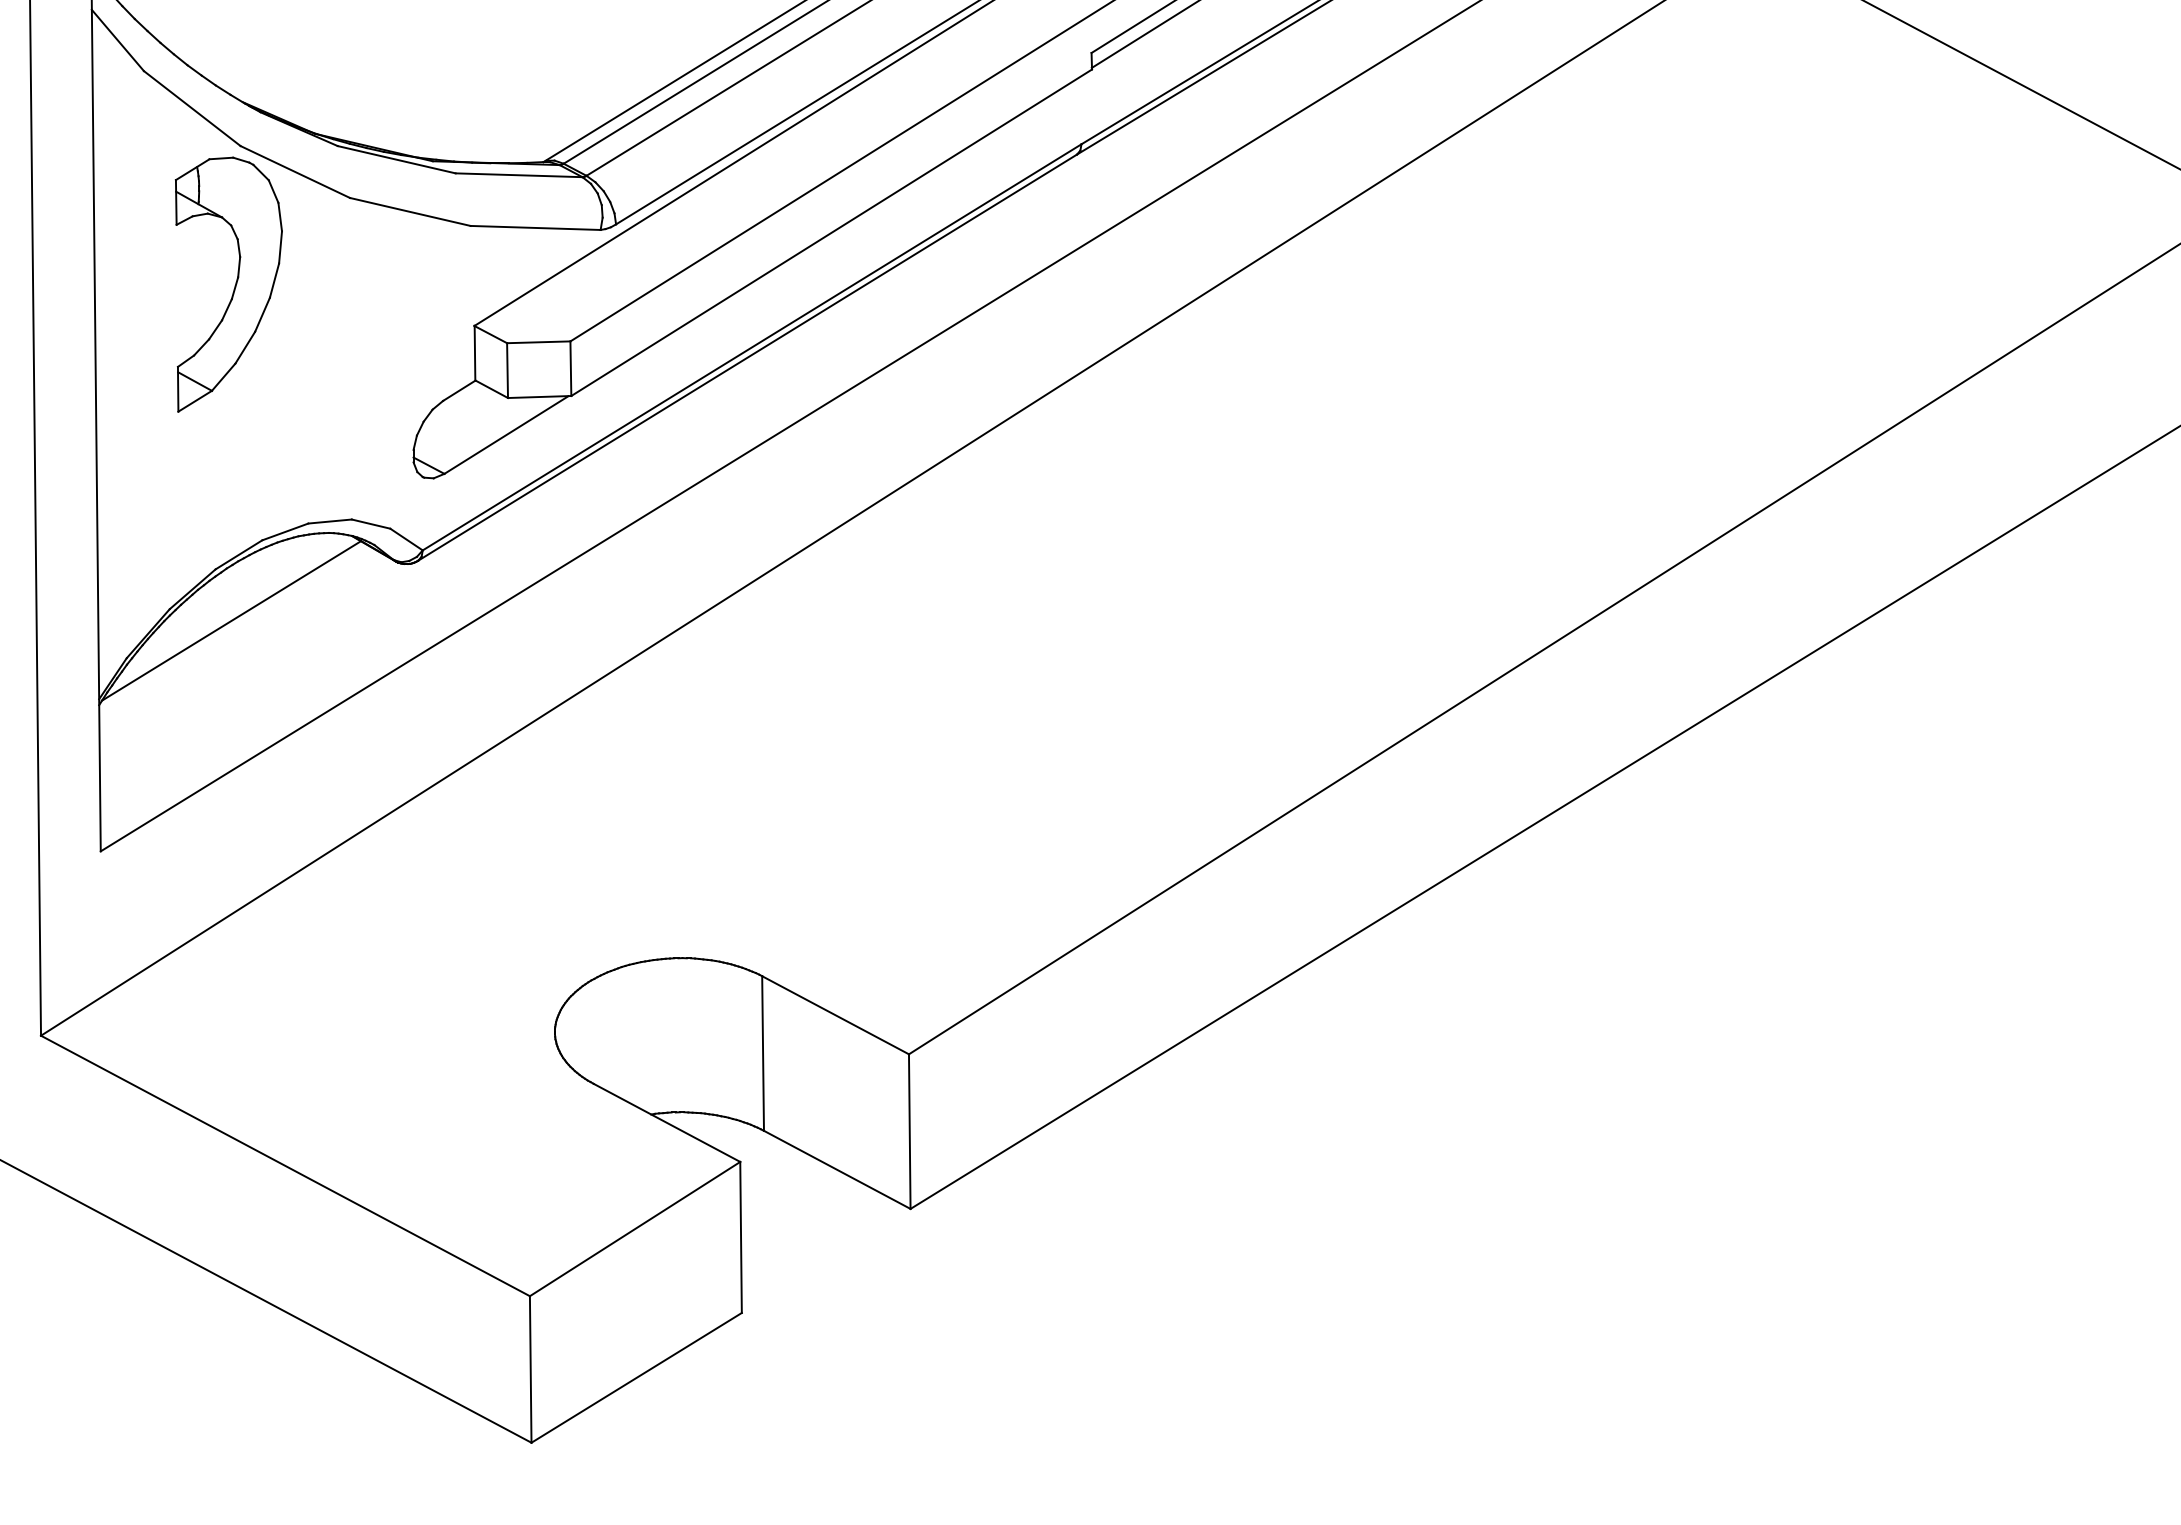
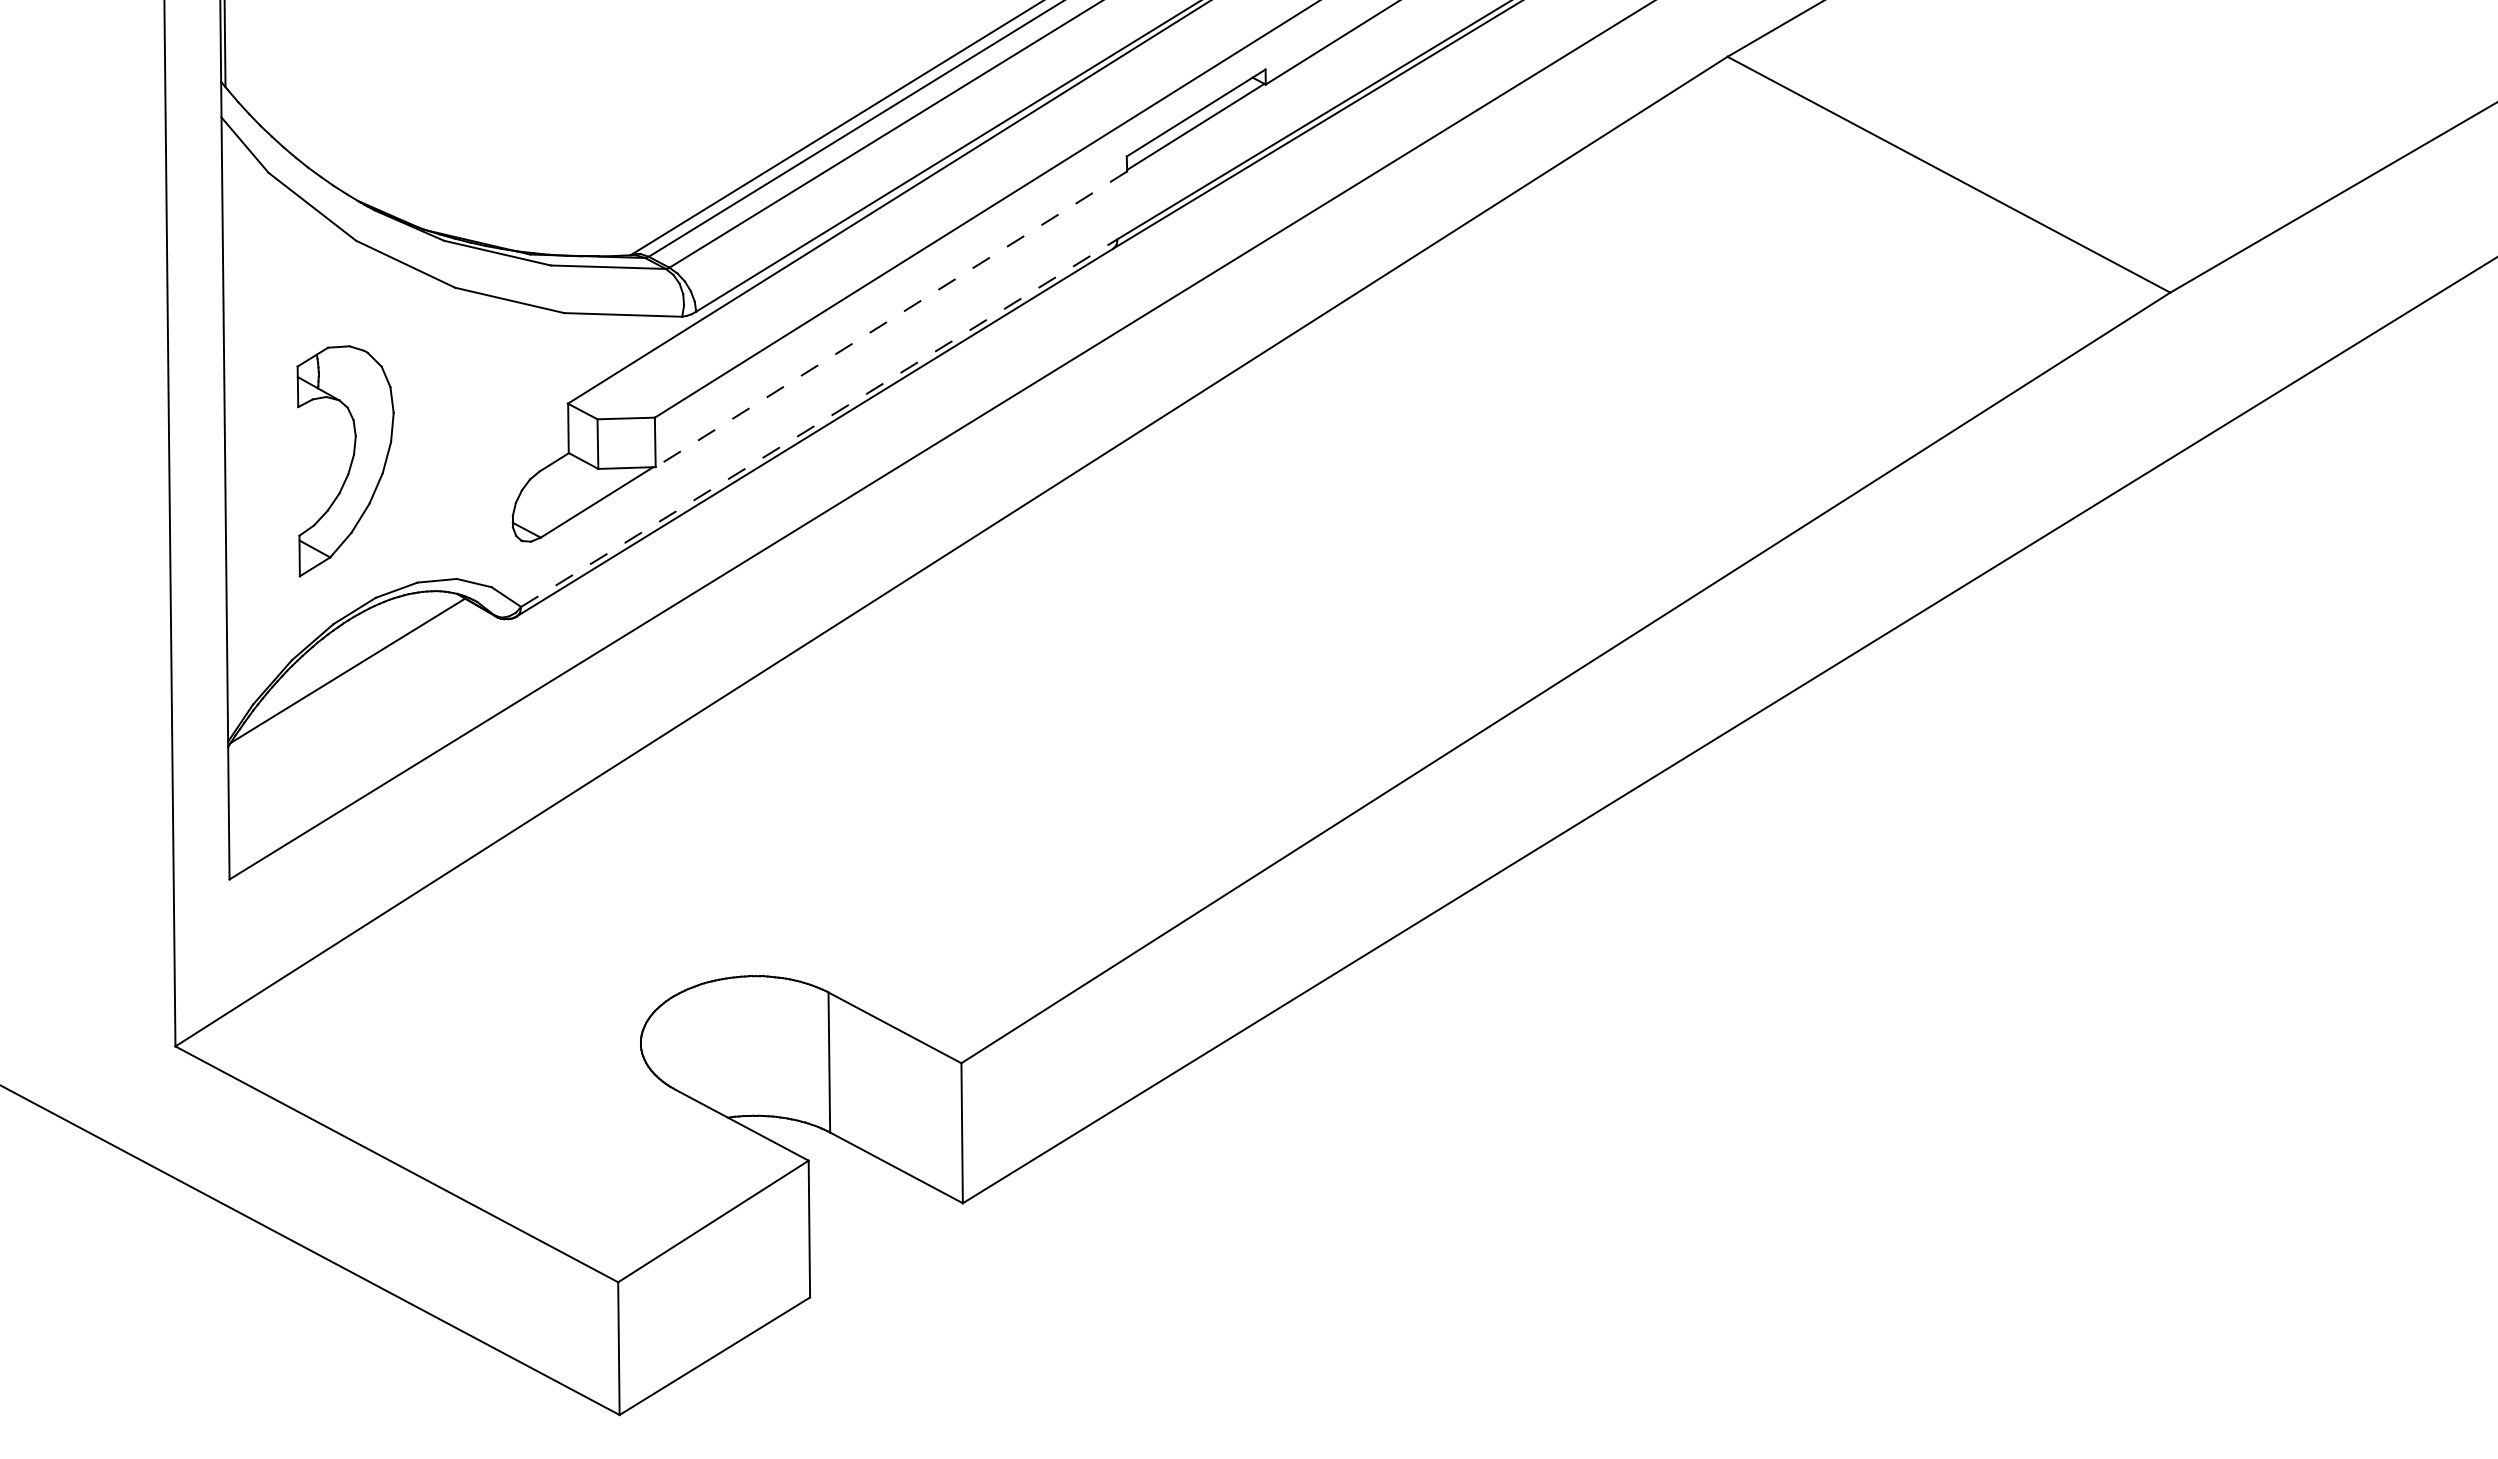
line: (831, 232) -> (891, 319), solid -> dashed
part: (228, 284) -> (345, 461), moved
line: (752, 346) -> (819, 422), solid -> dashed

